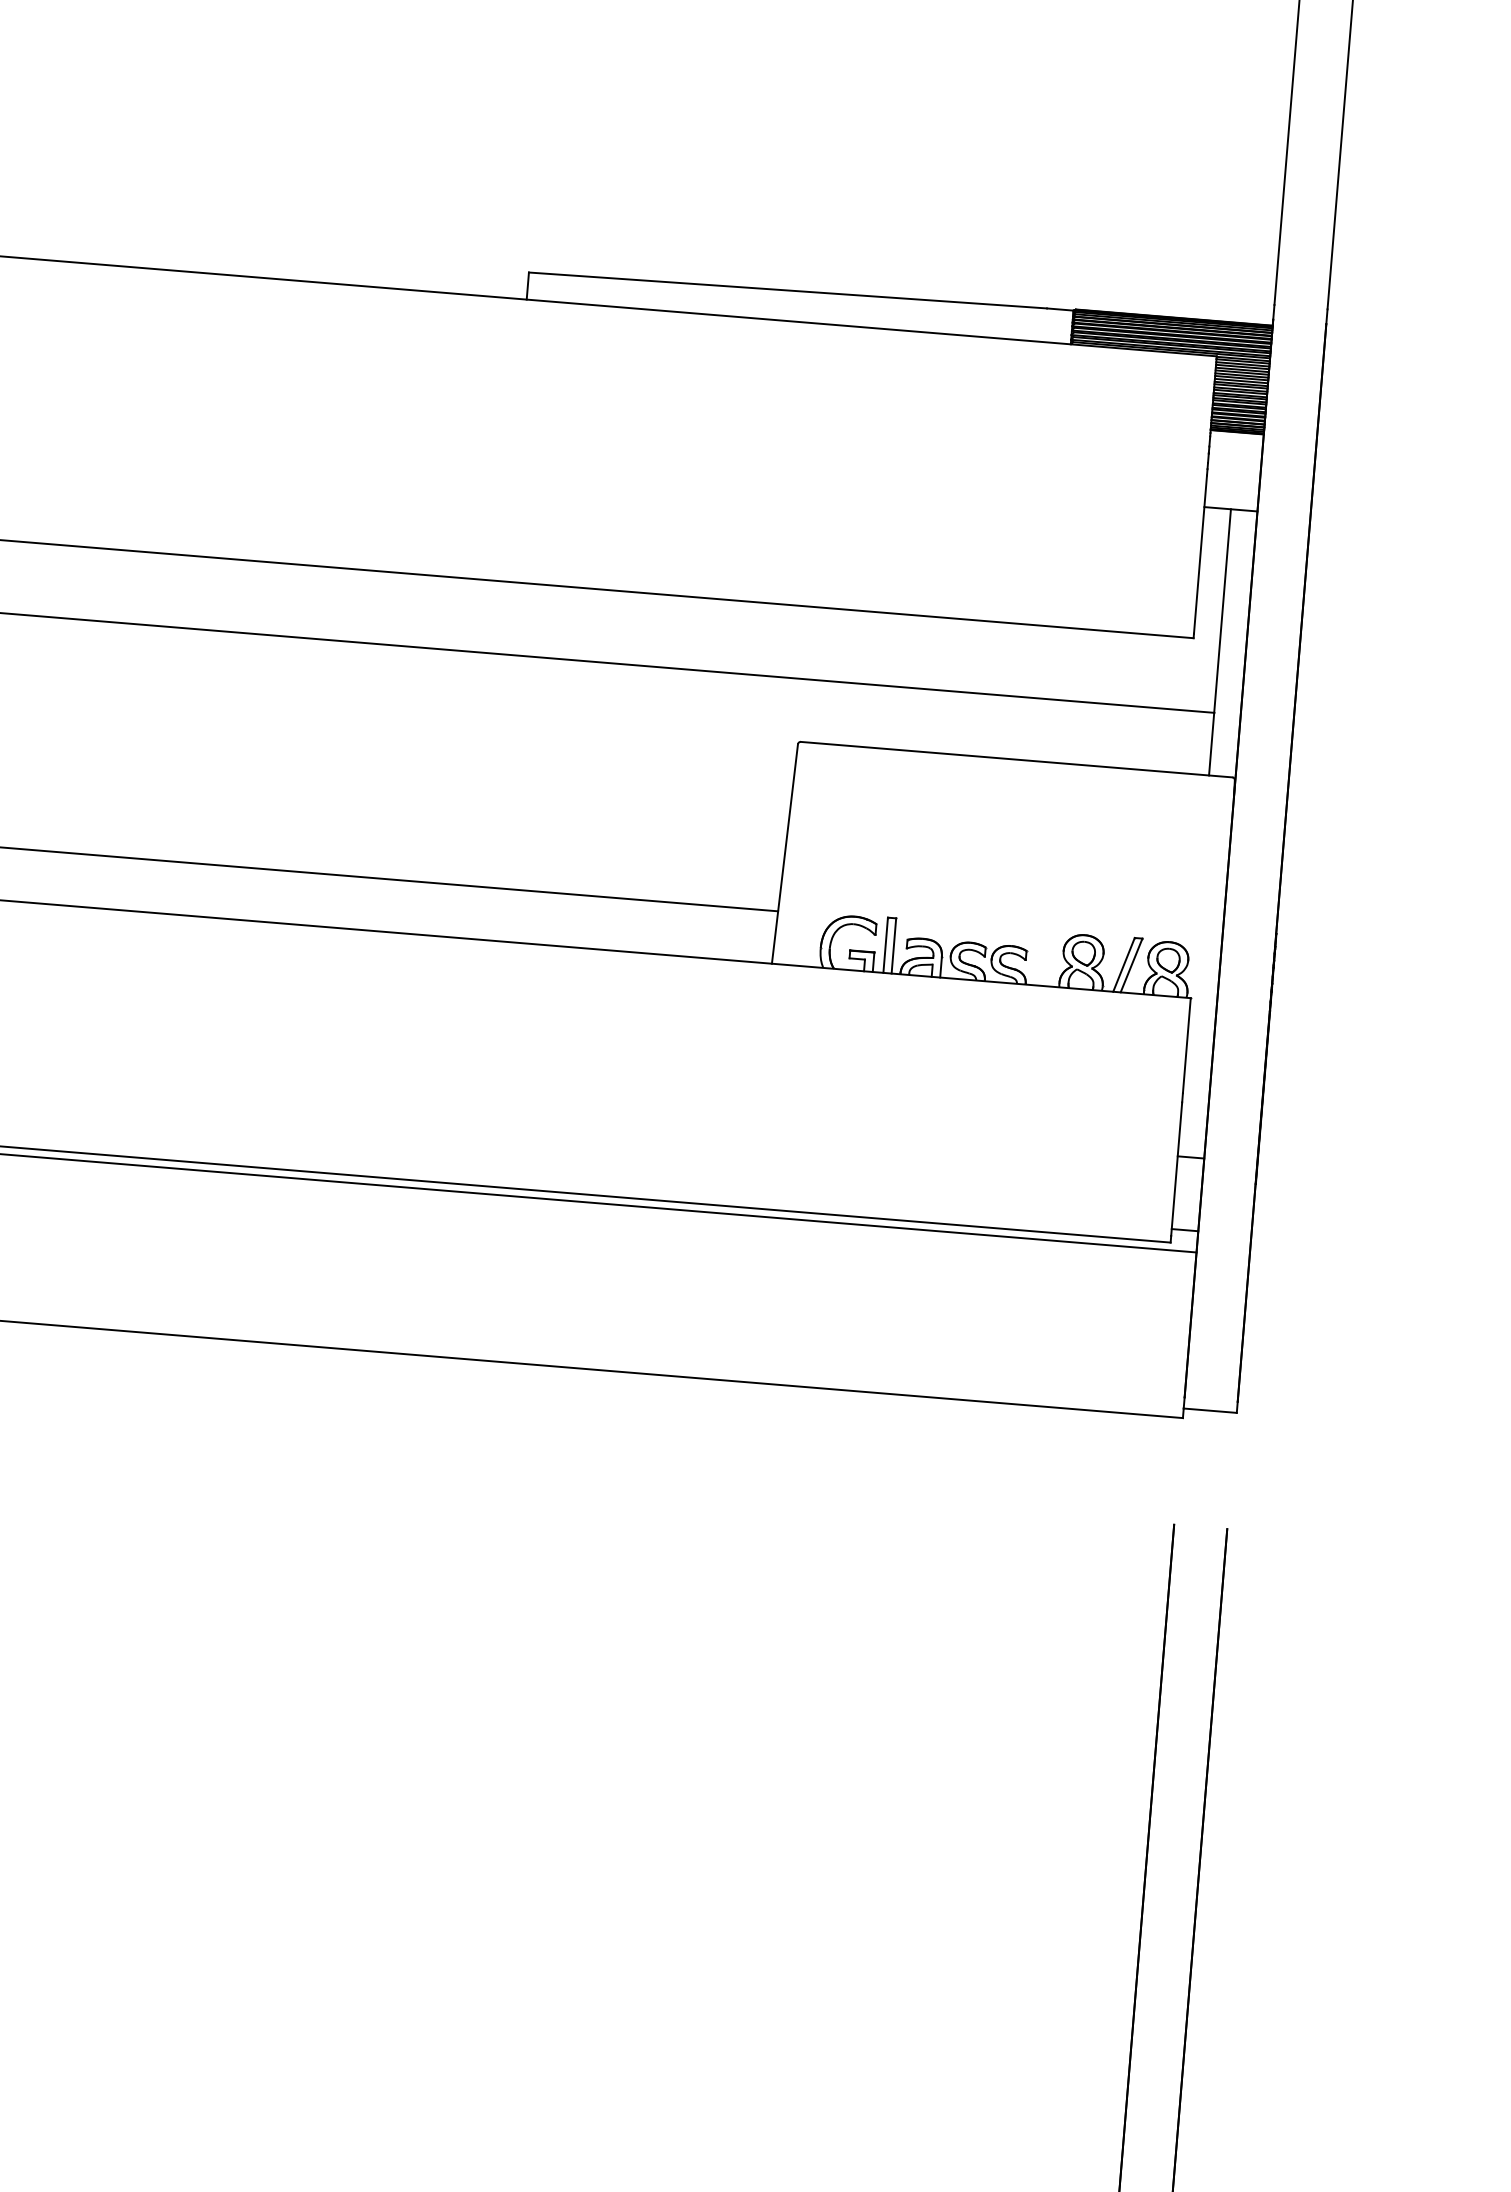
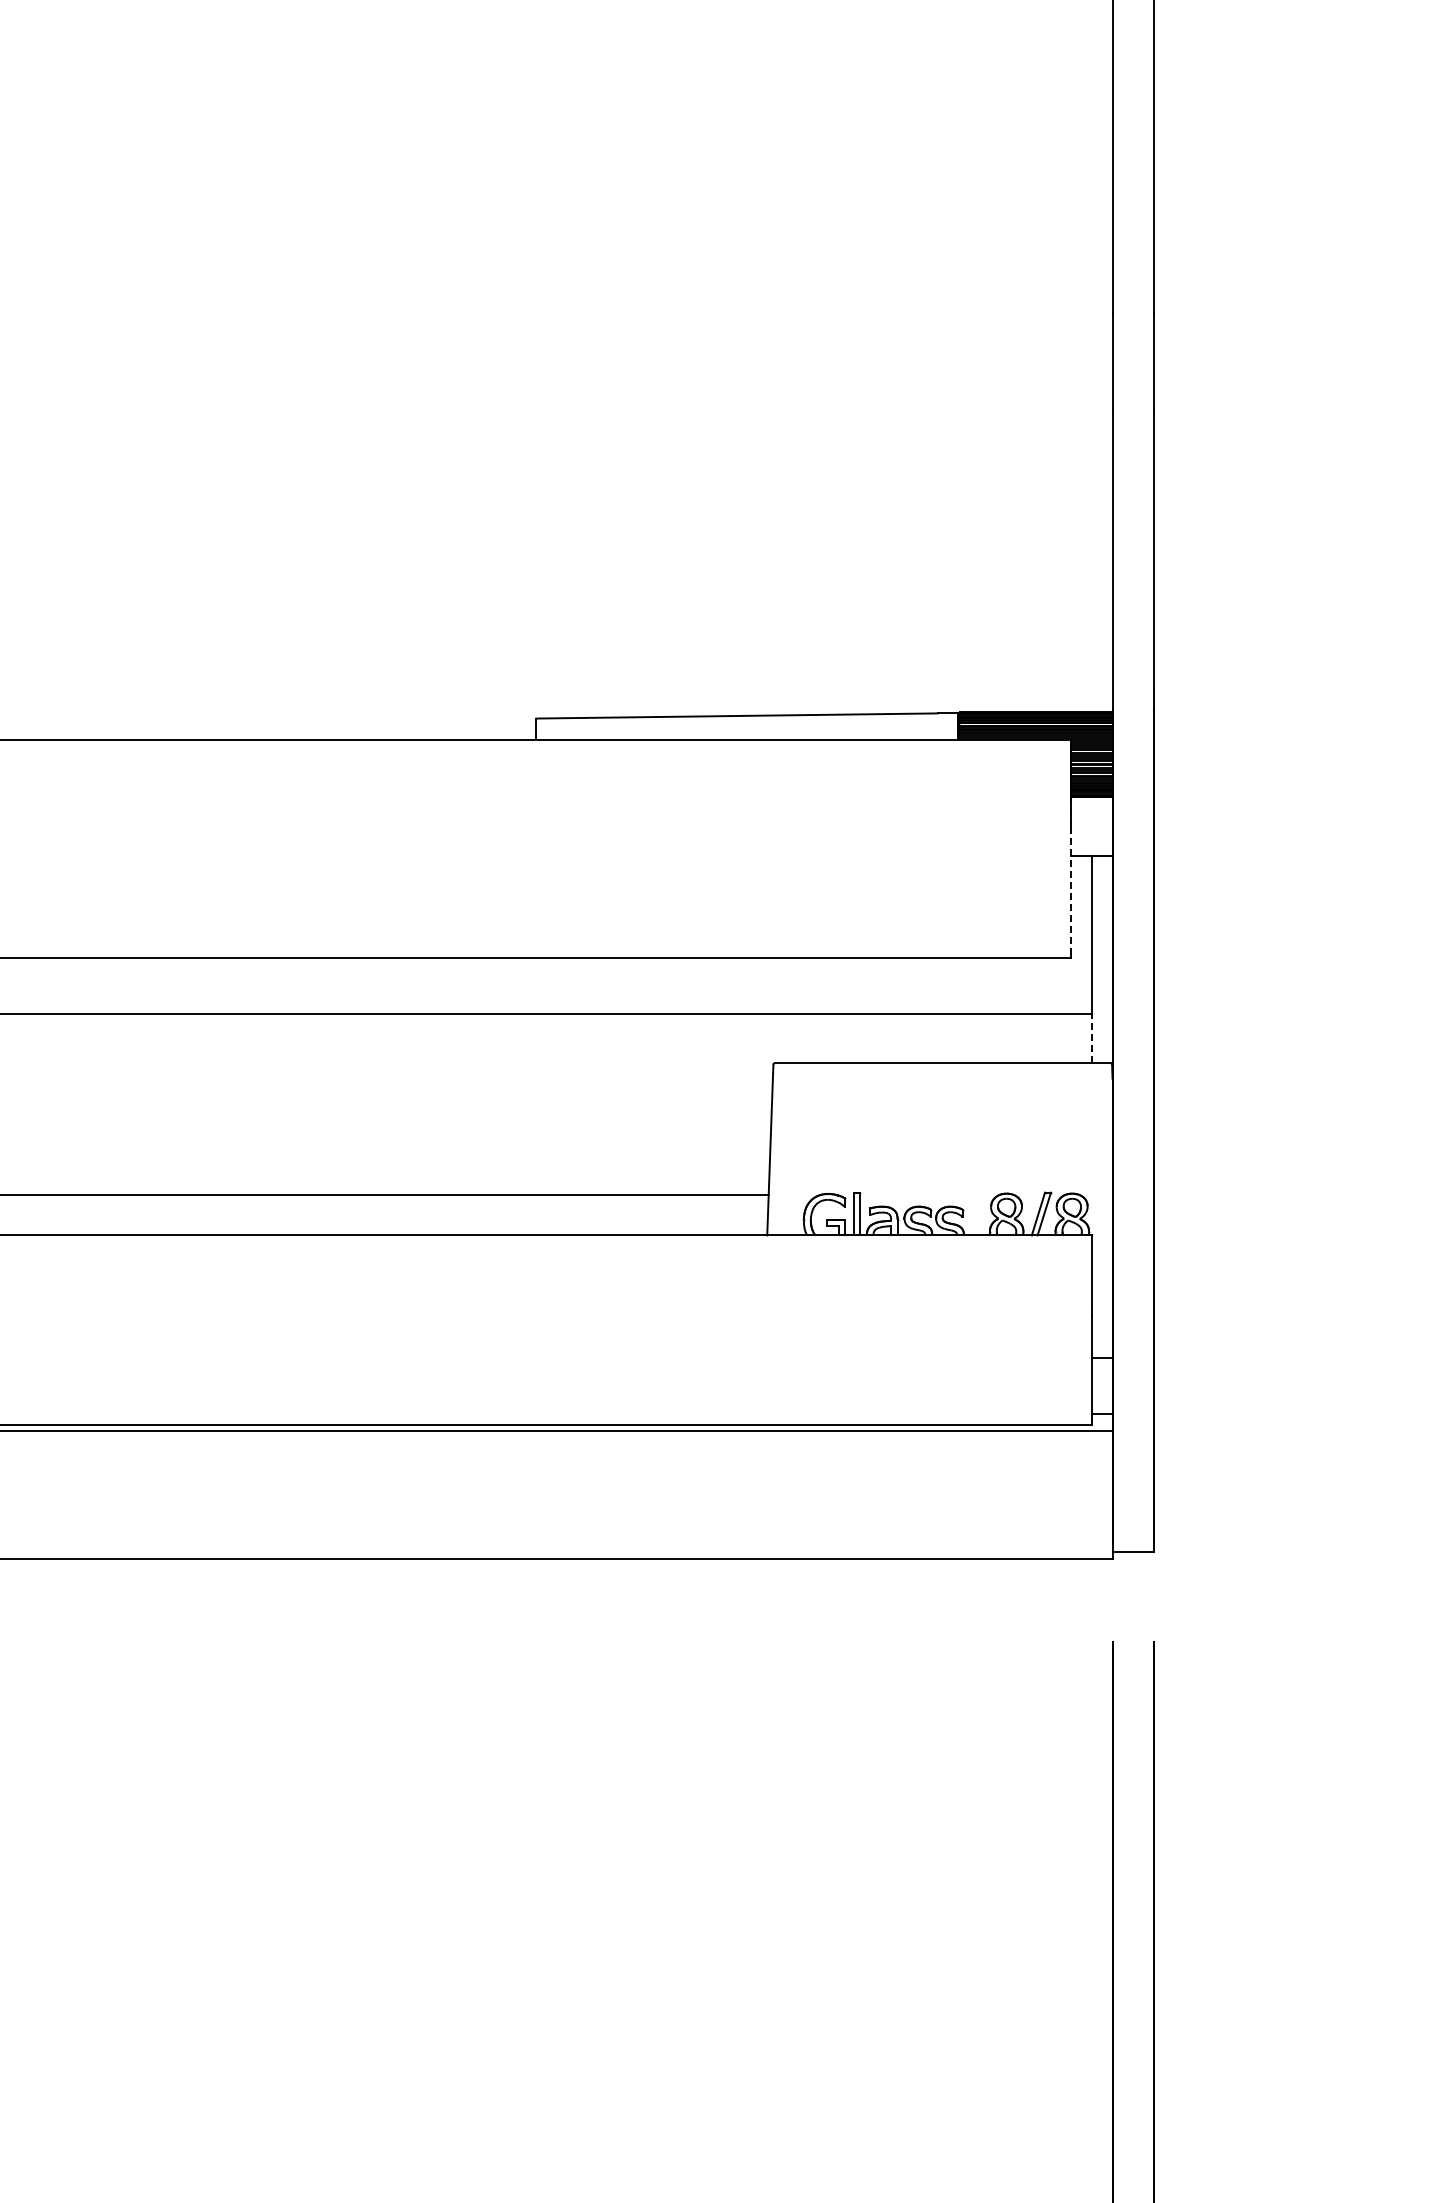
line: (1200, 553) -> (1071, 892), solid -> dashed
line: (1211, 744) -> (1091, 1038), solid -> dashed

